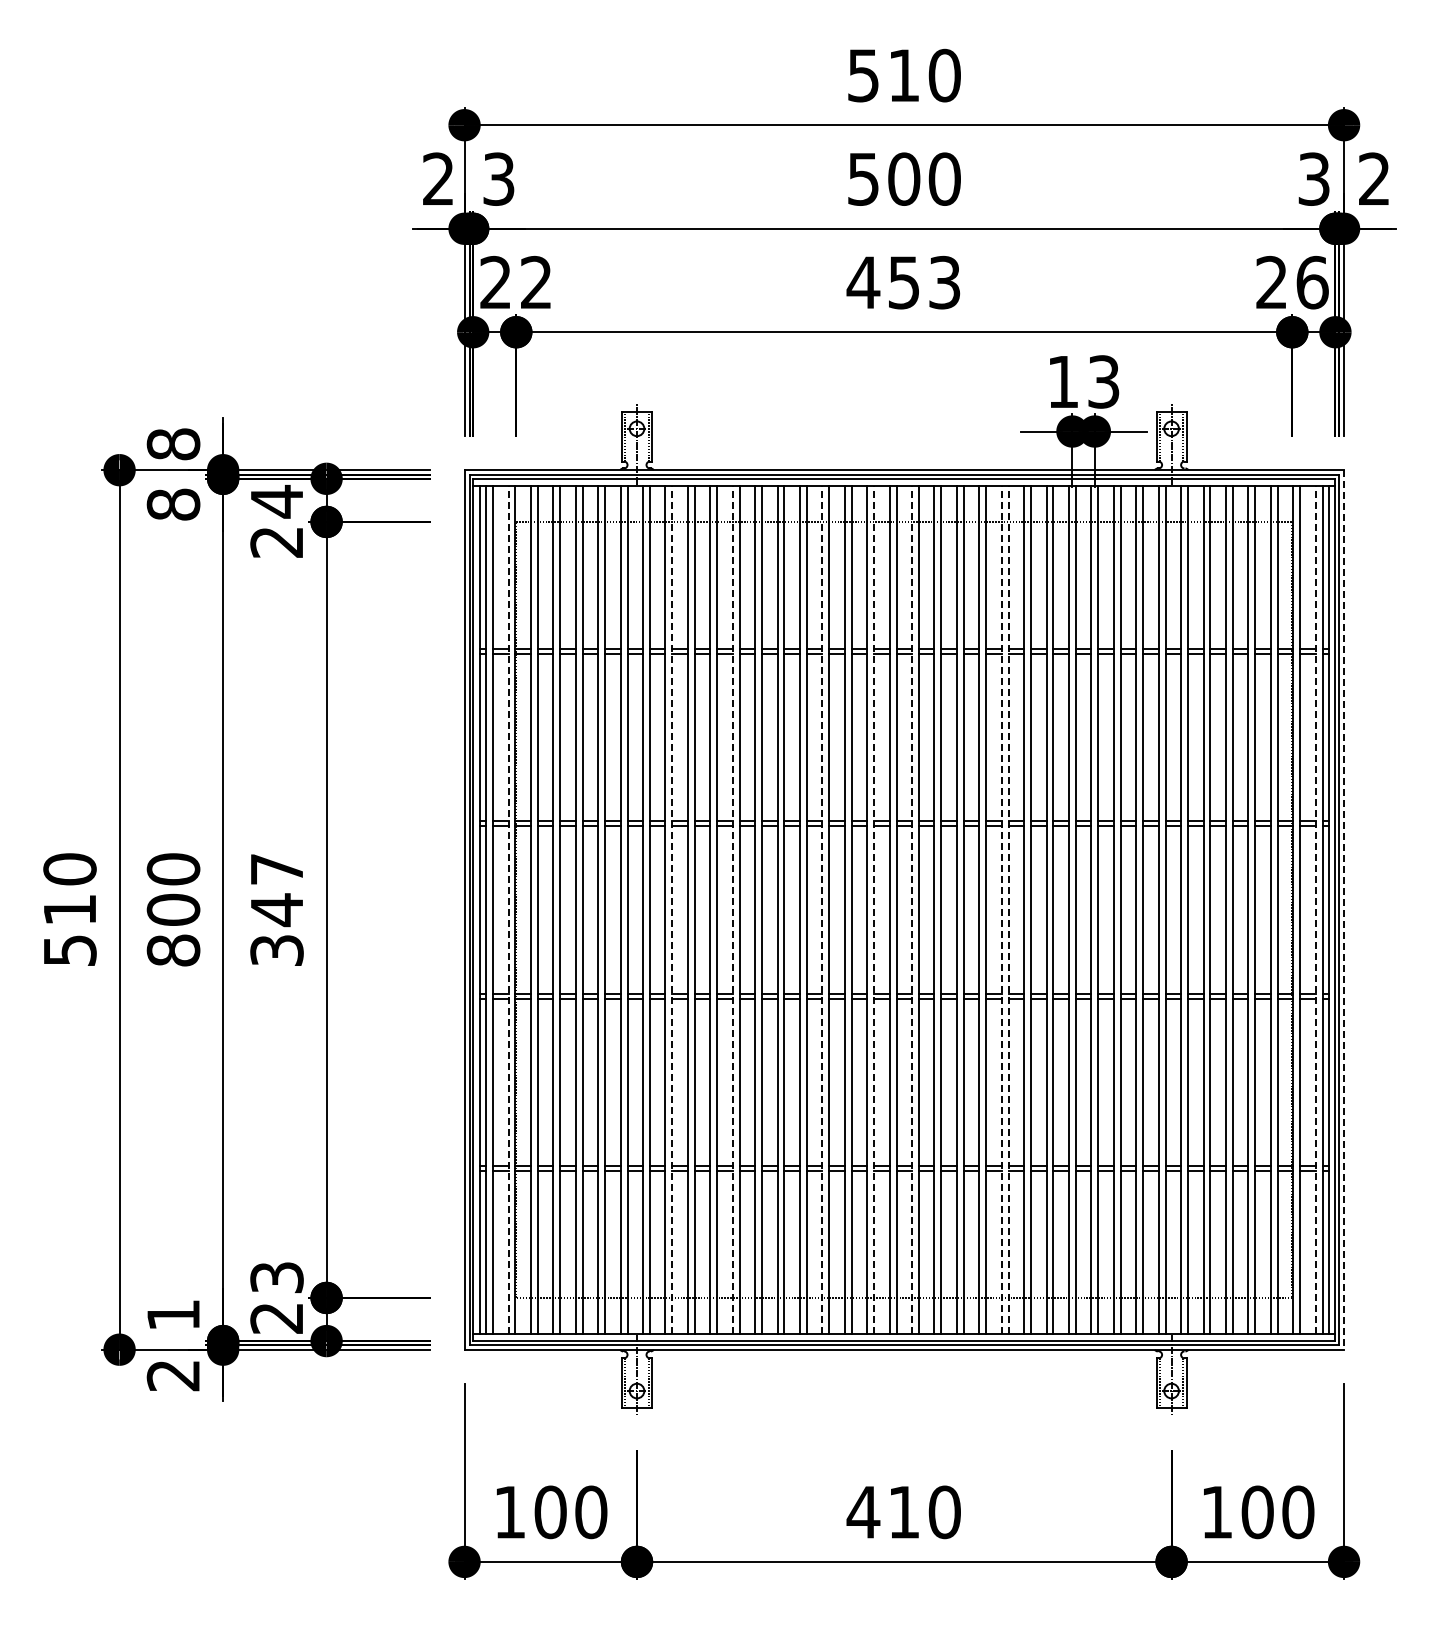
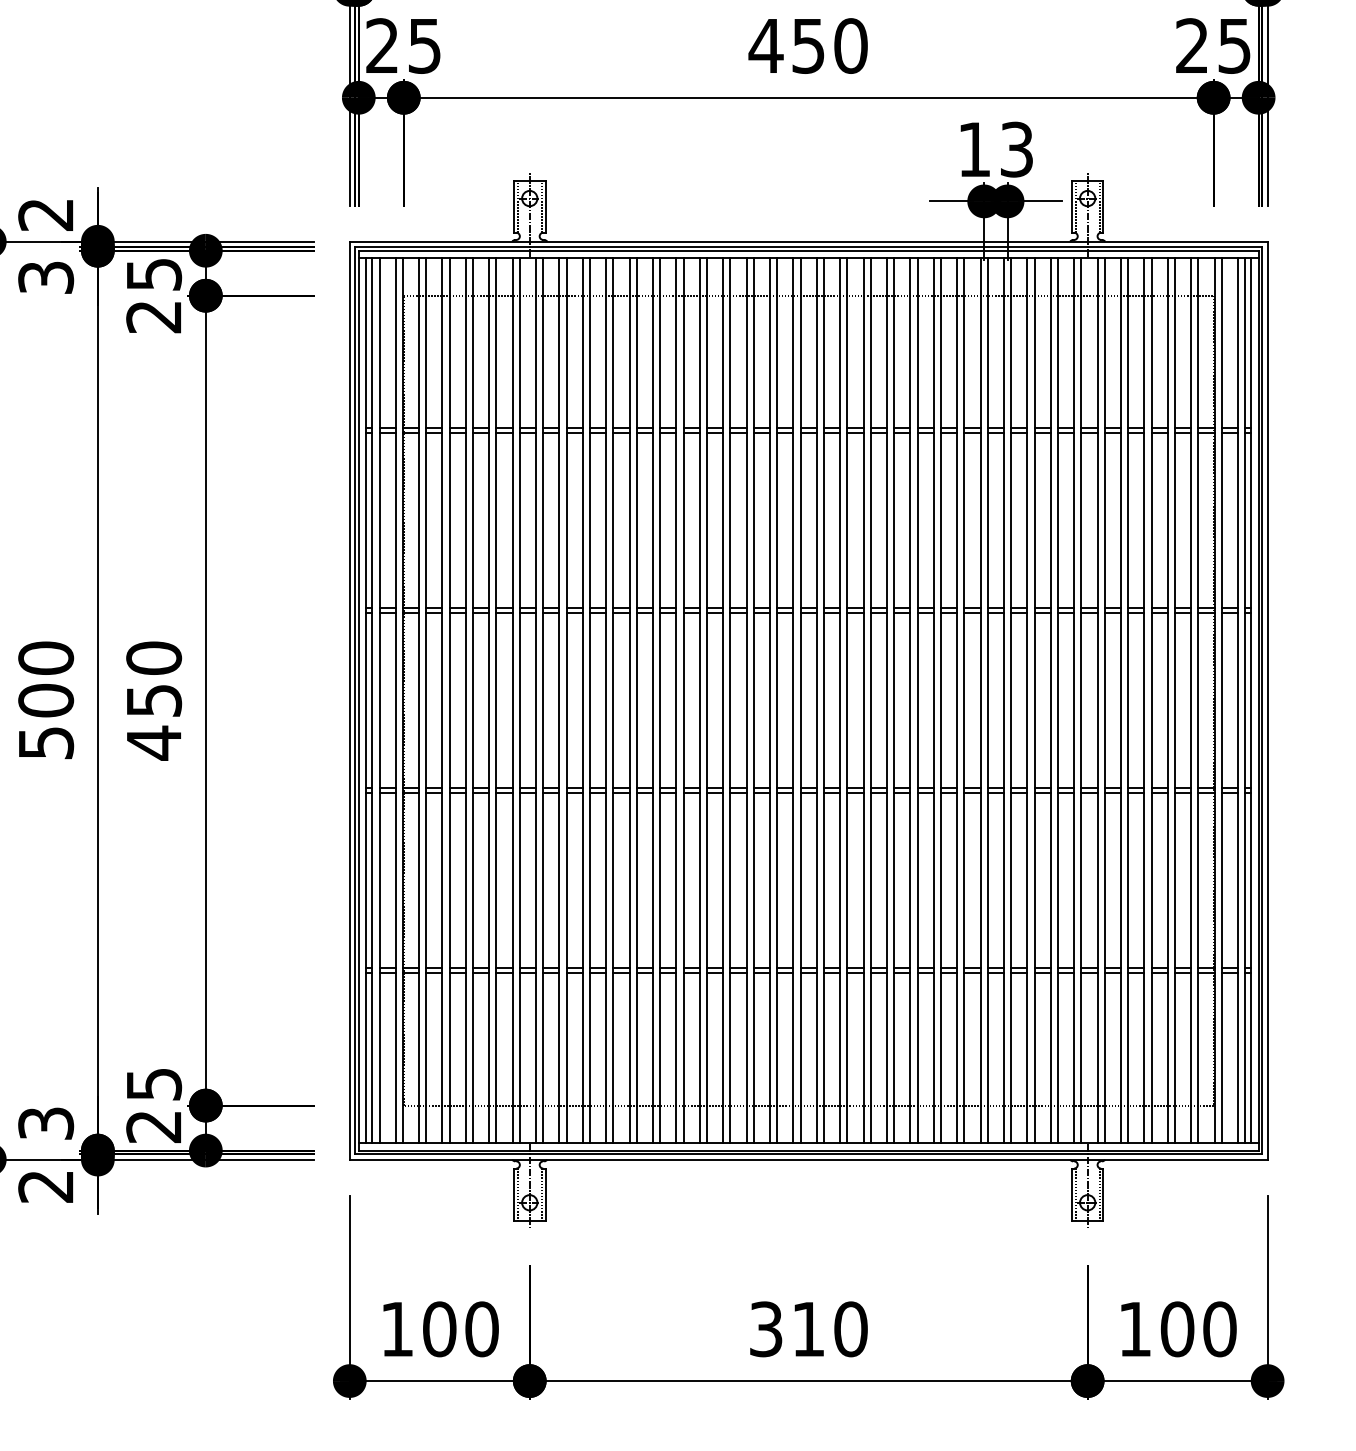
text: (536, 282) -> (424, 45), 22 -> 25
text: (944, 282) -> (850, 45), 453 -> 450
text: (1312, 282) -> (1234, 45), 26 -> 25
text: (173, 444) -> (46, 214), 8 -> 2
text: (277, 501) -> (154, 274), 24 -> 25
text: (173, 504) -> (46, 277), 8 -> 3
line: (508, 909) -> (395, 700), dashed -> solid
line: (672, 909) -> (566, 700), dashed -> solid
line: (732, 909) -> (629, 700), dashed -> solid
line: (822, 909) -> (723, 700), dashed -> solid
line: (874, 909) -> (777, 700), dashed -> solid
line: (912, 909) -> (817, 700), dashed -> solid
line: (1001, 909) -> (910, 700), dashed -> solid
line: (1008, 909) -> (917, 700), dashed -> solid
line: (1315, 909) -> (1237, 700), dashed -> solid
line: (1344, 909) -> (1268, 700), dashed -> solid
text: (276, 910) -> (153, 701), 347 -> 450
text: (173, 950) -> (46, 742), 800 -> 500
text: (276, 1277) -> (153, 1084), 23 -> 25
text: (173, 1315) -> (46, 1123), 1 -> 3
text: (863, 1512) -> (766, 1329), 410 -> 310

